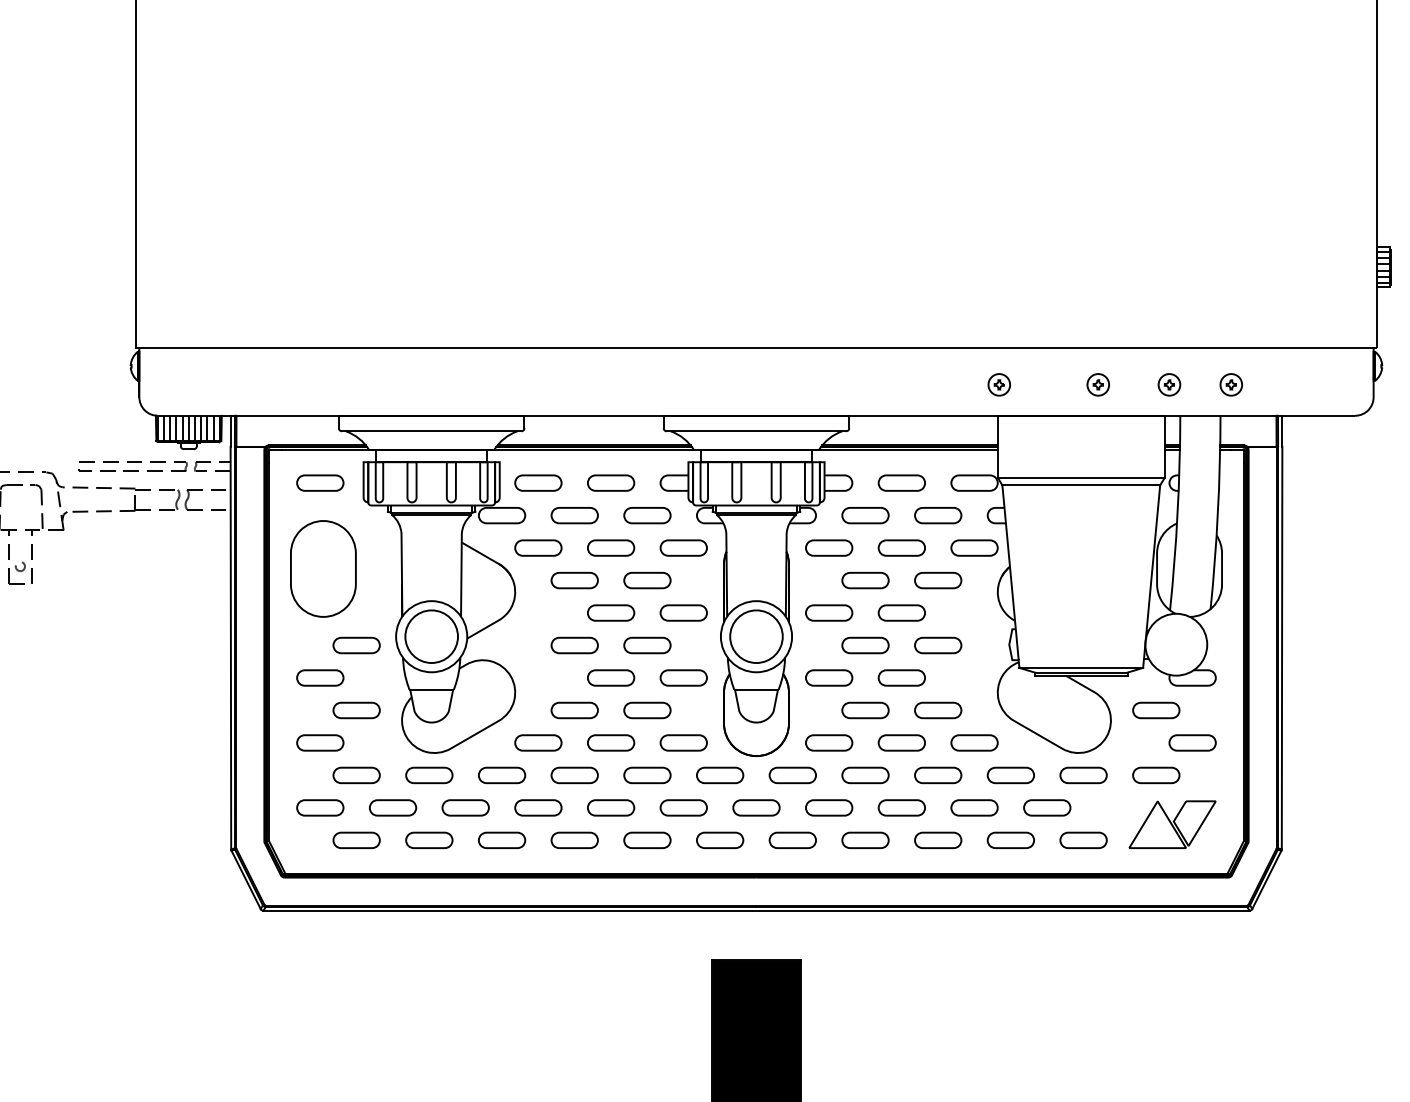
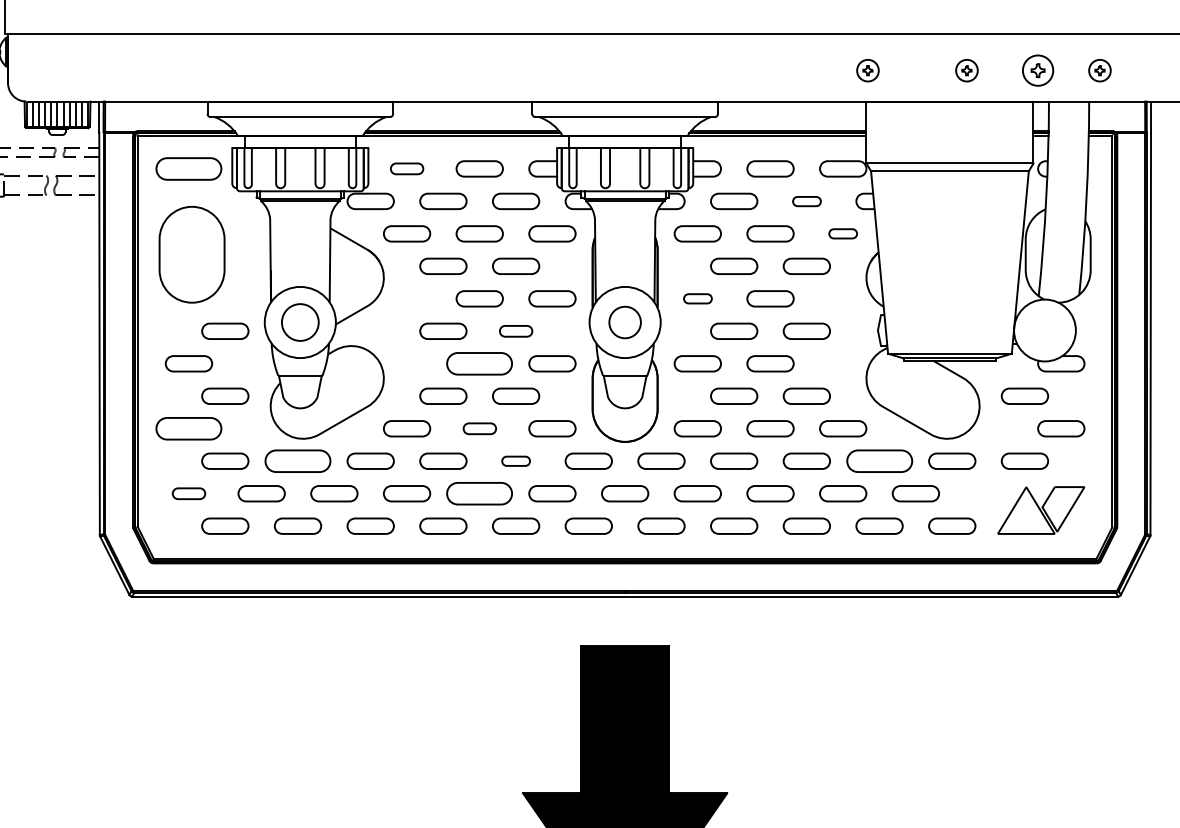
part: (1169, 384) -> (1038, 70), size x1.4
part: (320, 482) -> (189, 168), size x1.4
part: (538, 482) -> (407, 168), size x0.7
part: (938, 515) -> (807, 201), size x0.6
part: (974, 547) -> (843, 233), size x0.6
part: (829, 612) -> (698, 298), size x0.6
circle: (431, 636) -> (300, 322), size x0.7
circle: (756, 636) -> (625, 322), size x0.6
part: (647, 645) -> (516, 331), size x0.7
part: (611, 677) -> (480, 363), size x1.4
part: (320, 742) -> (189, 428), size x1.4
part: (611, 742) -> (480, 428), size x0.7
part: (429, 775) -> (298, 461), size x1.4
part: (647, 775) -> (516, 461), size x0.6
part: (1010, 775) -> (879, 461), size x1.4
part: (320, 807) -> (189, 493), size x0.7
part: (611, 807) -> (480, 493), size x1.4

